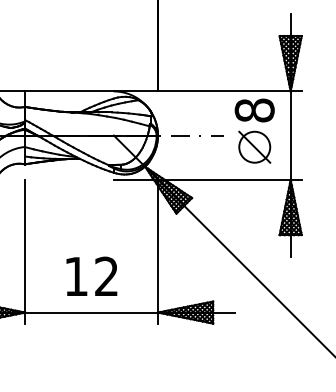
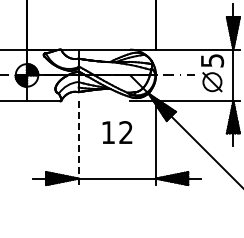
text: (254, 110) -> (212, 60), 8 -> 5
line: (25, 252) -> (78, 143), solid -> dashed
text: (91, 276) -> (117, 132), moved

